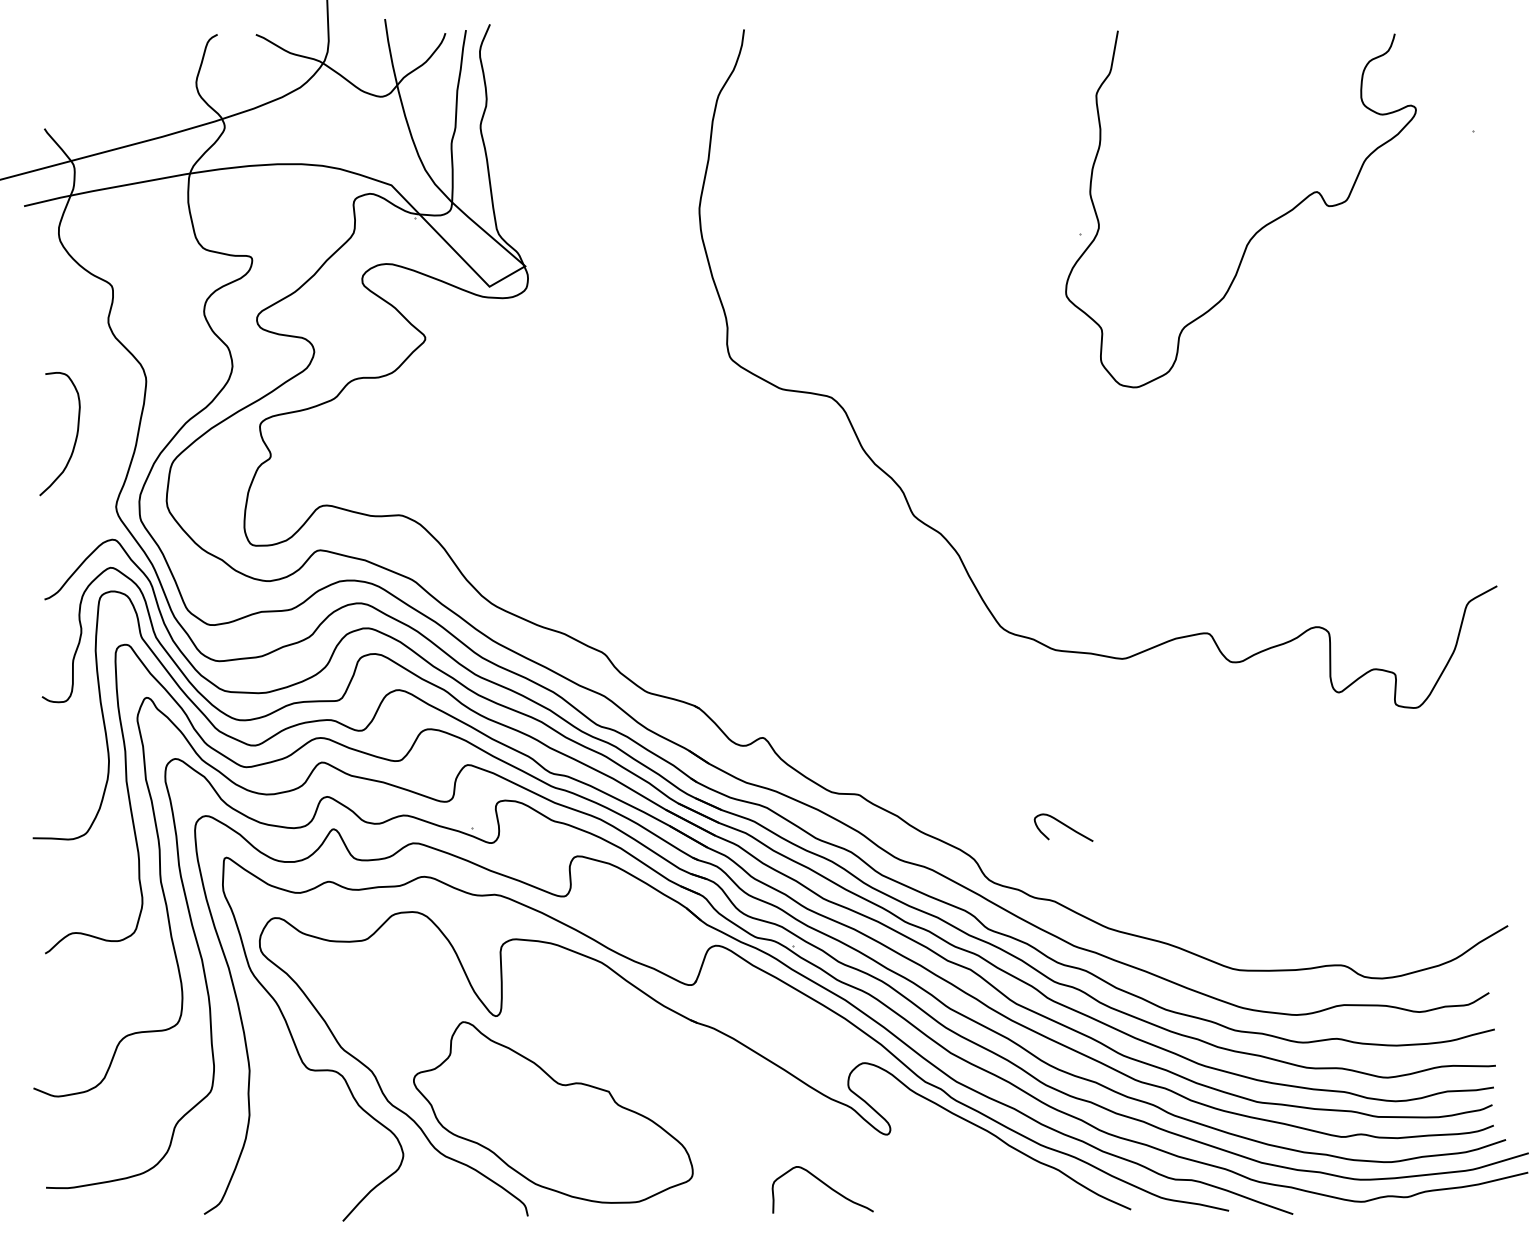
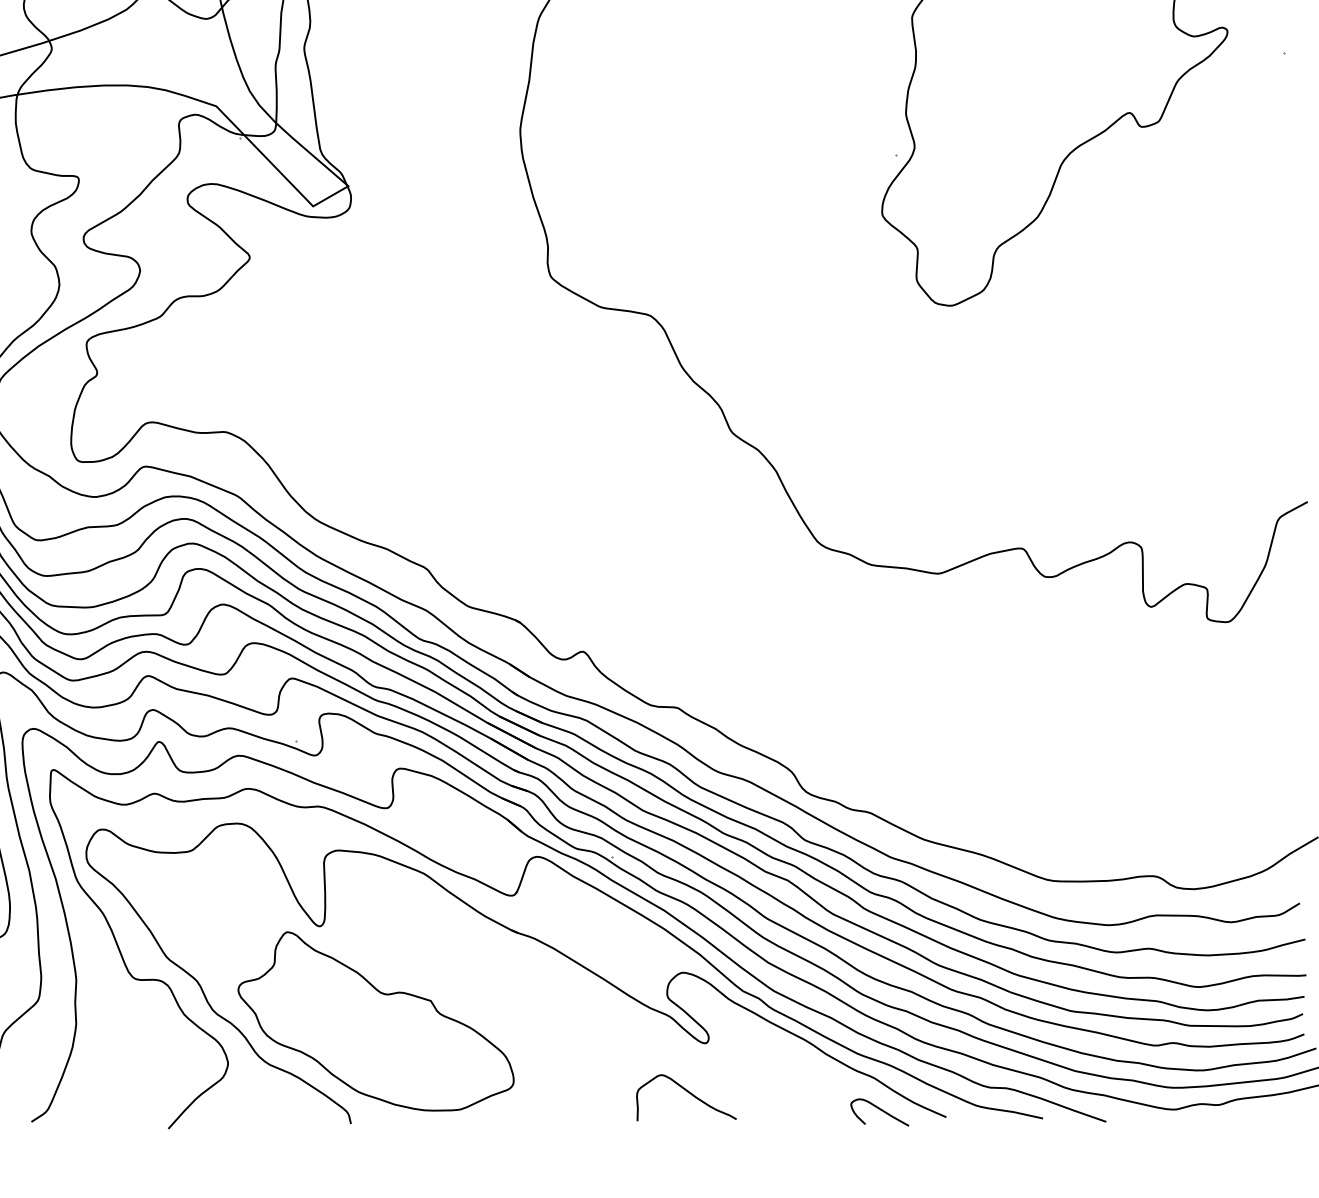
curve: (1063, 825) -> (879, 1110), moved
curve: (825, 1185) -> (689, 1093), moved

